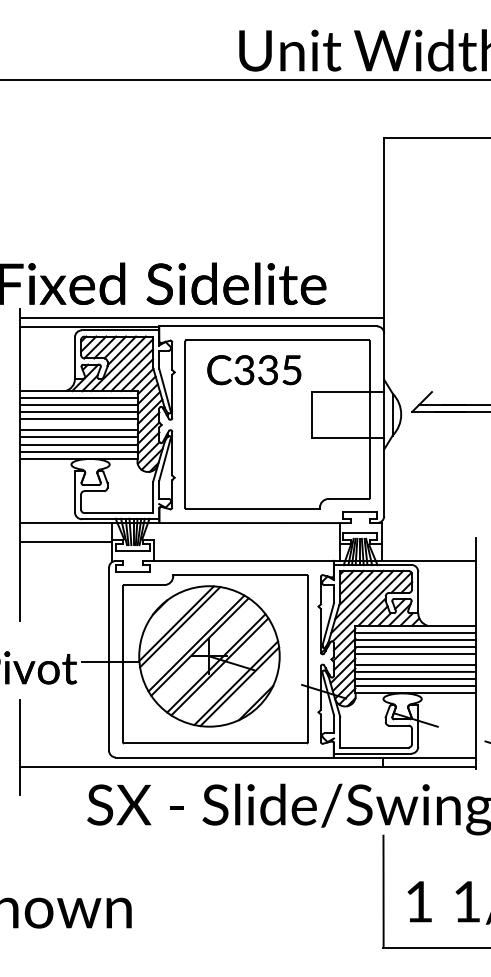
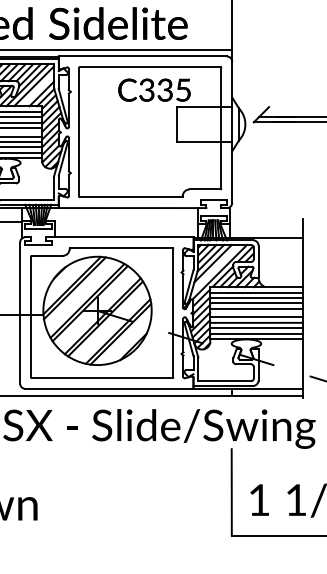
line: (132, 370) -> (38, 90), removed
text: (254, 370) -> (154, 90), moved
line: (362, 601) -> (215, 268), removed

